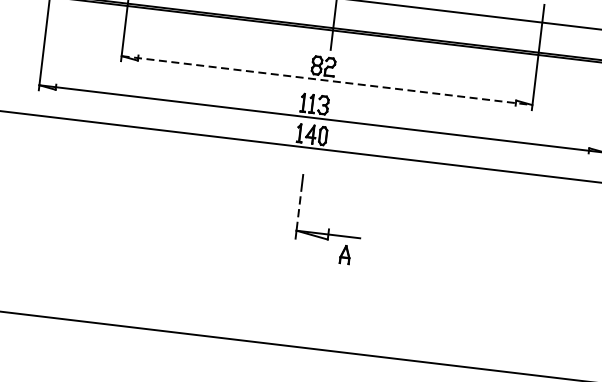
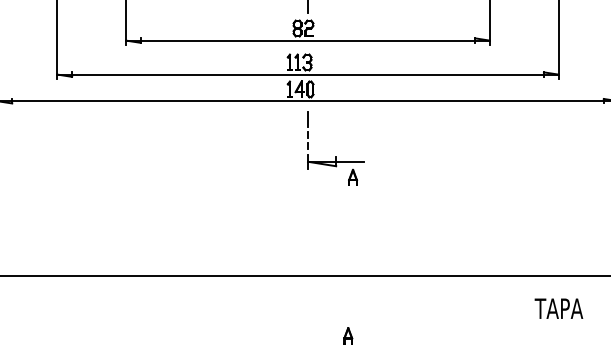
line: (327, 80) -> (308, 40), dashed -> solid
part: (328, 228) -> (335, 156), moved

